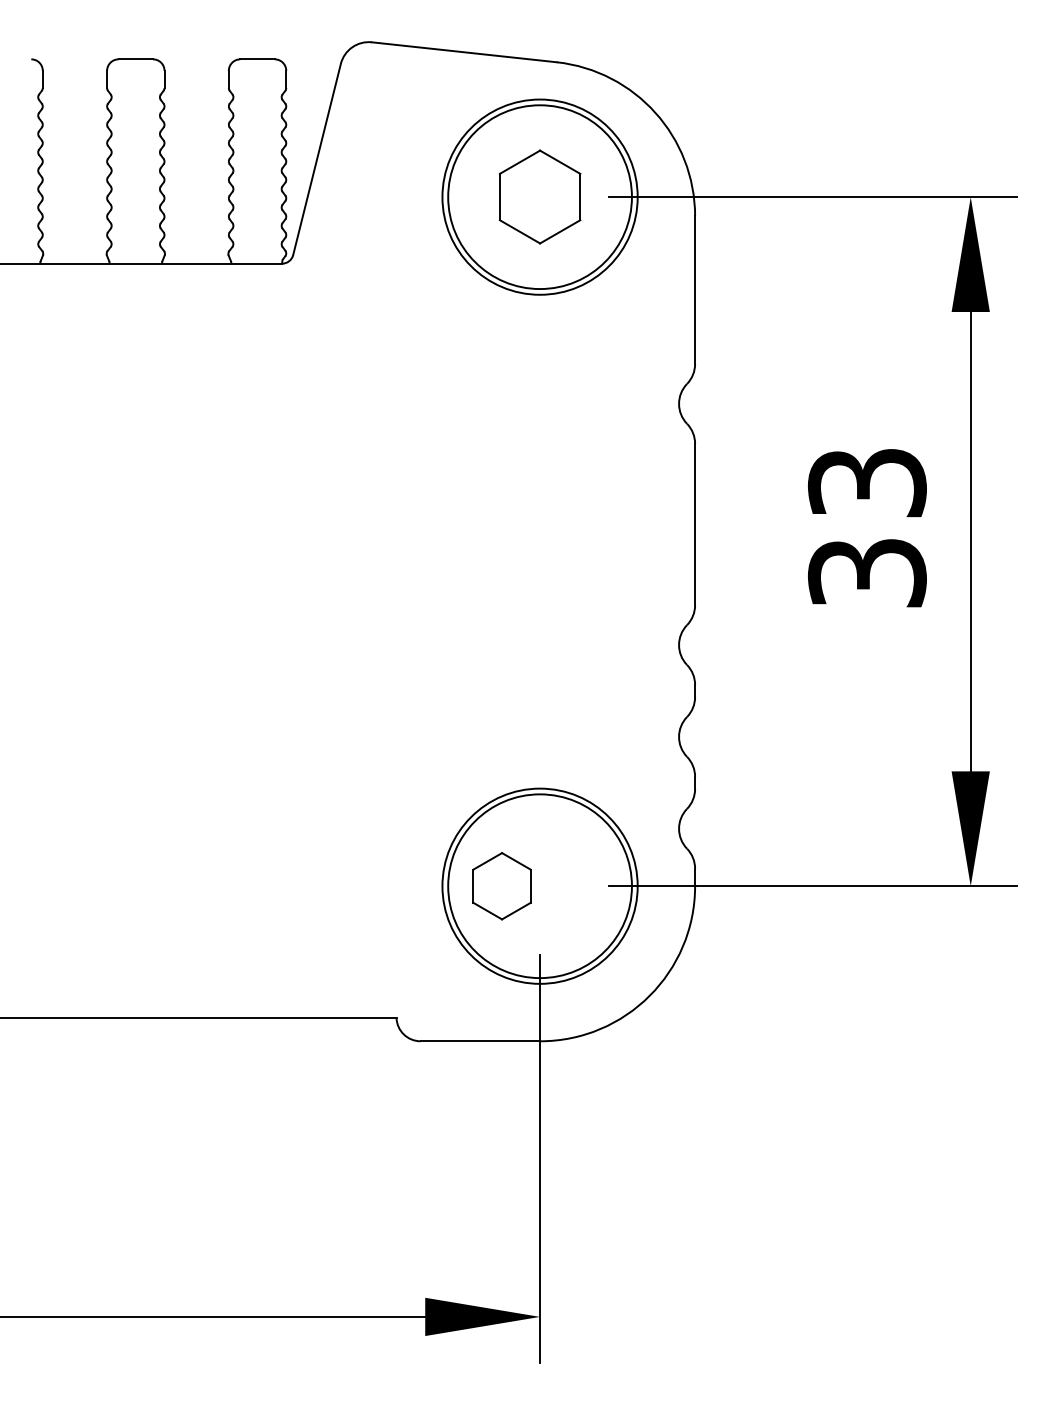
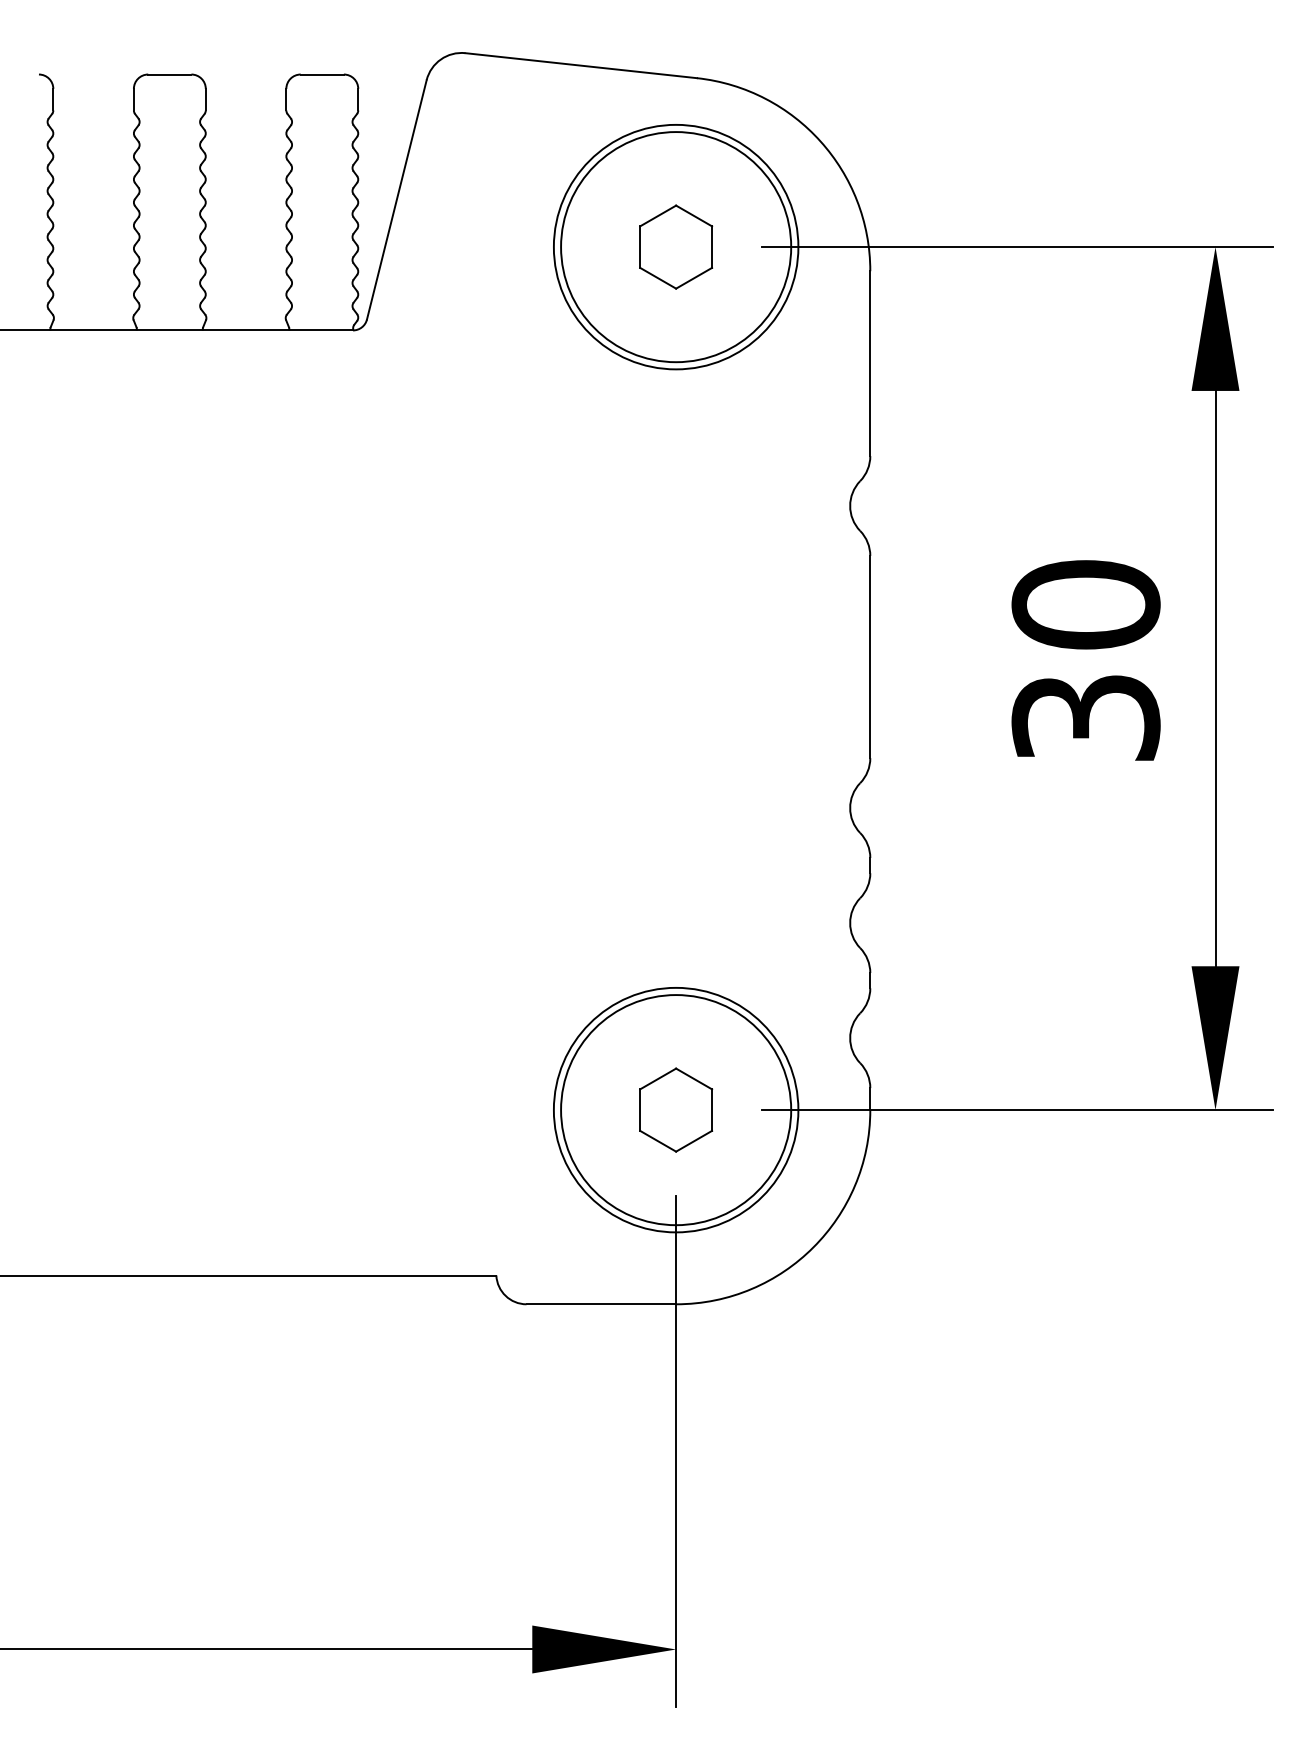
part: (539, 197) -> (675, 247), size x0.71
text: (867, 482) -> (1086, 604), 33 -> 30
part: (501, 886) -> (675, 1110), moved

